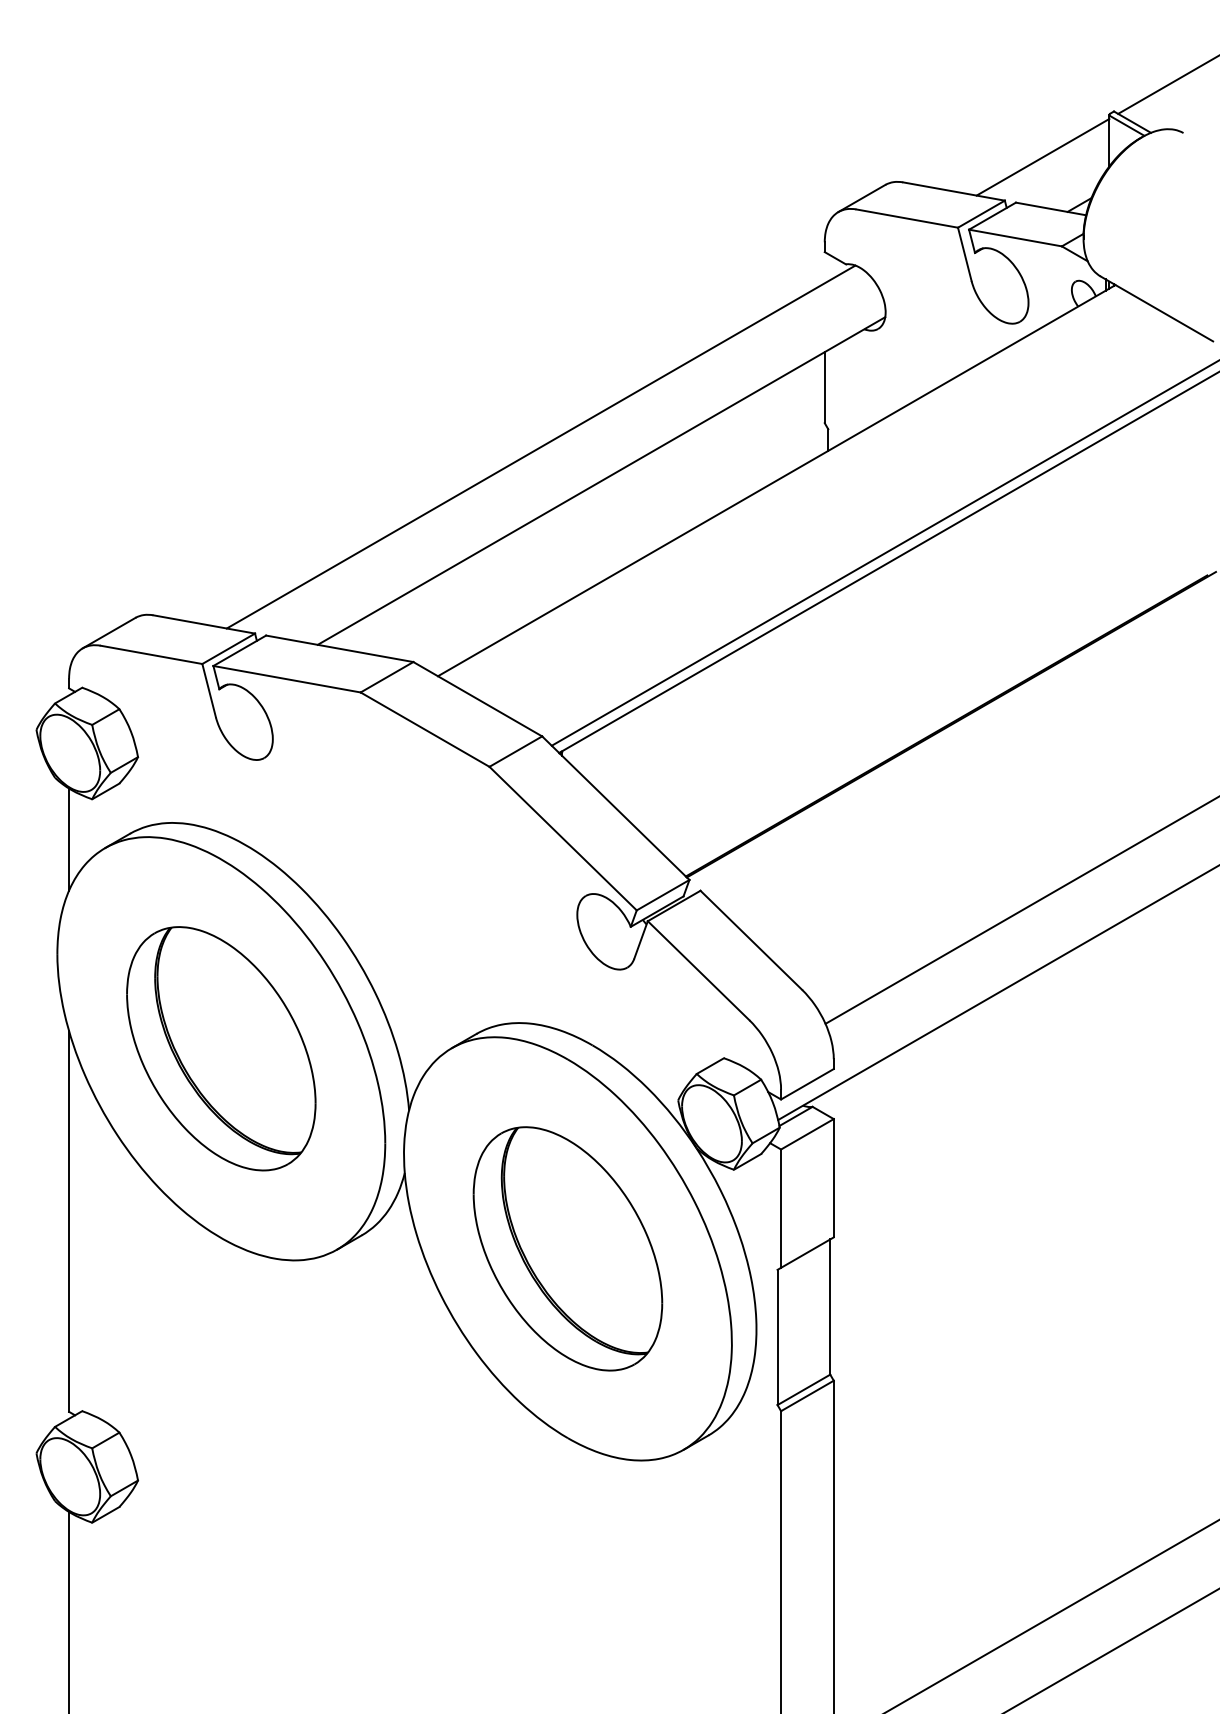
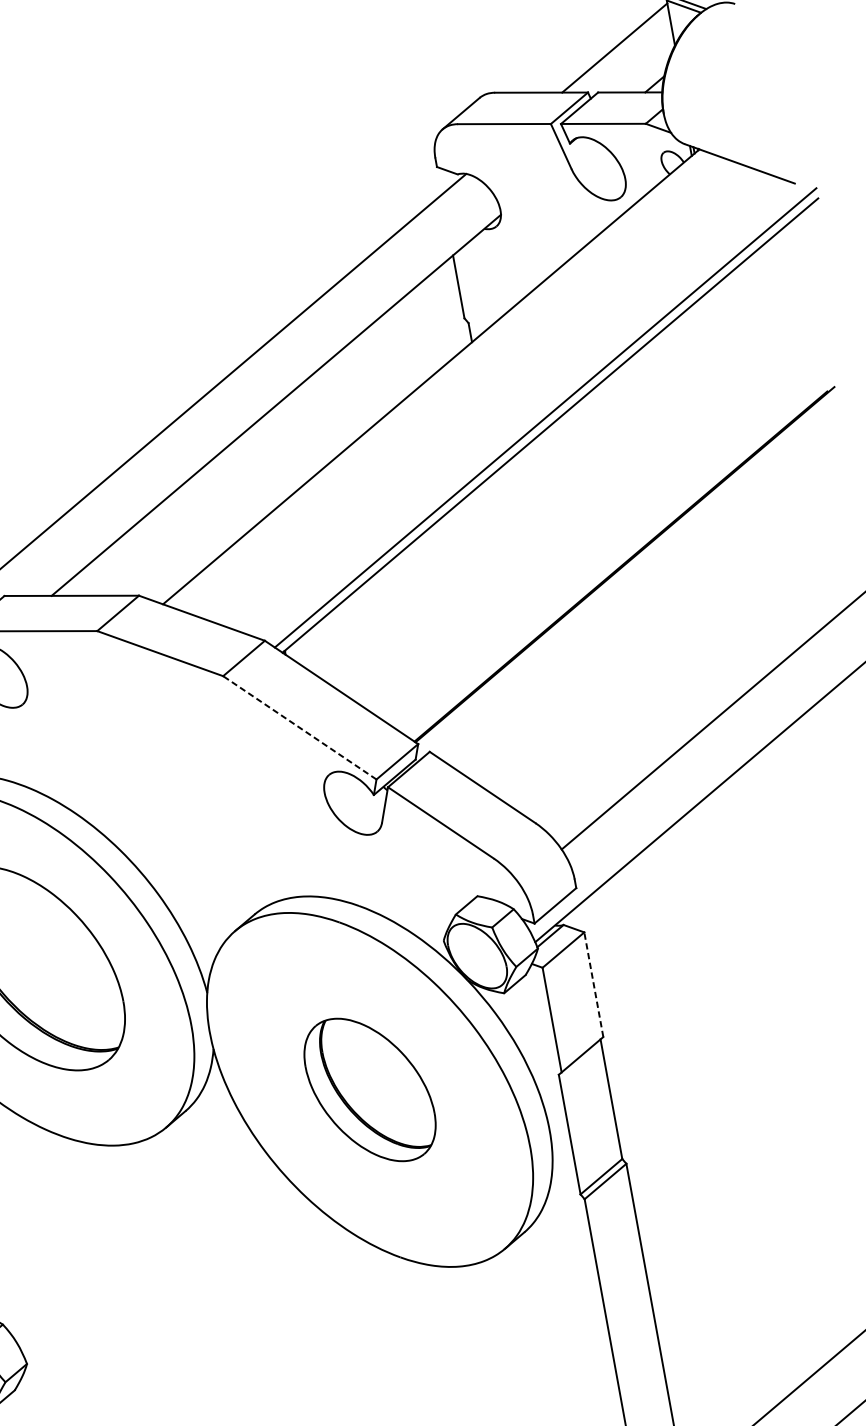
line: (563, 838) -> (300, 727), solid -> dashed
line: (833, 1177) -> (593, 984), solid -> dashed
part: (567, 1248) -> (369, 1089), size x0.7

